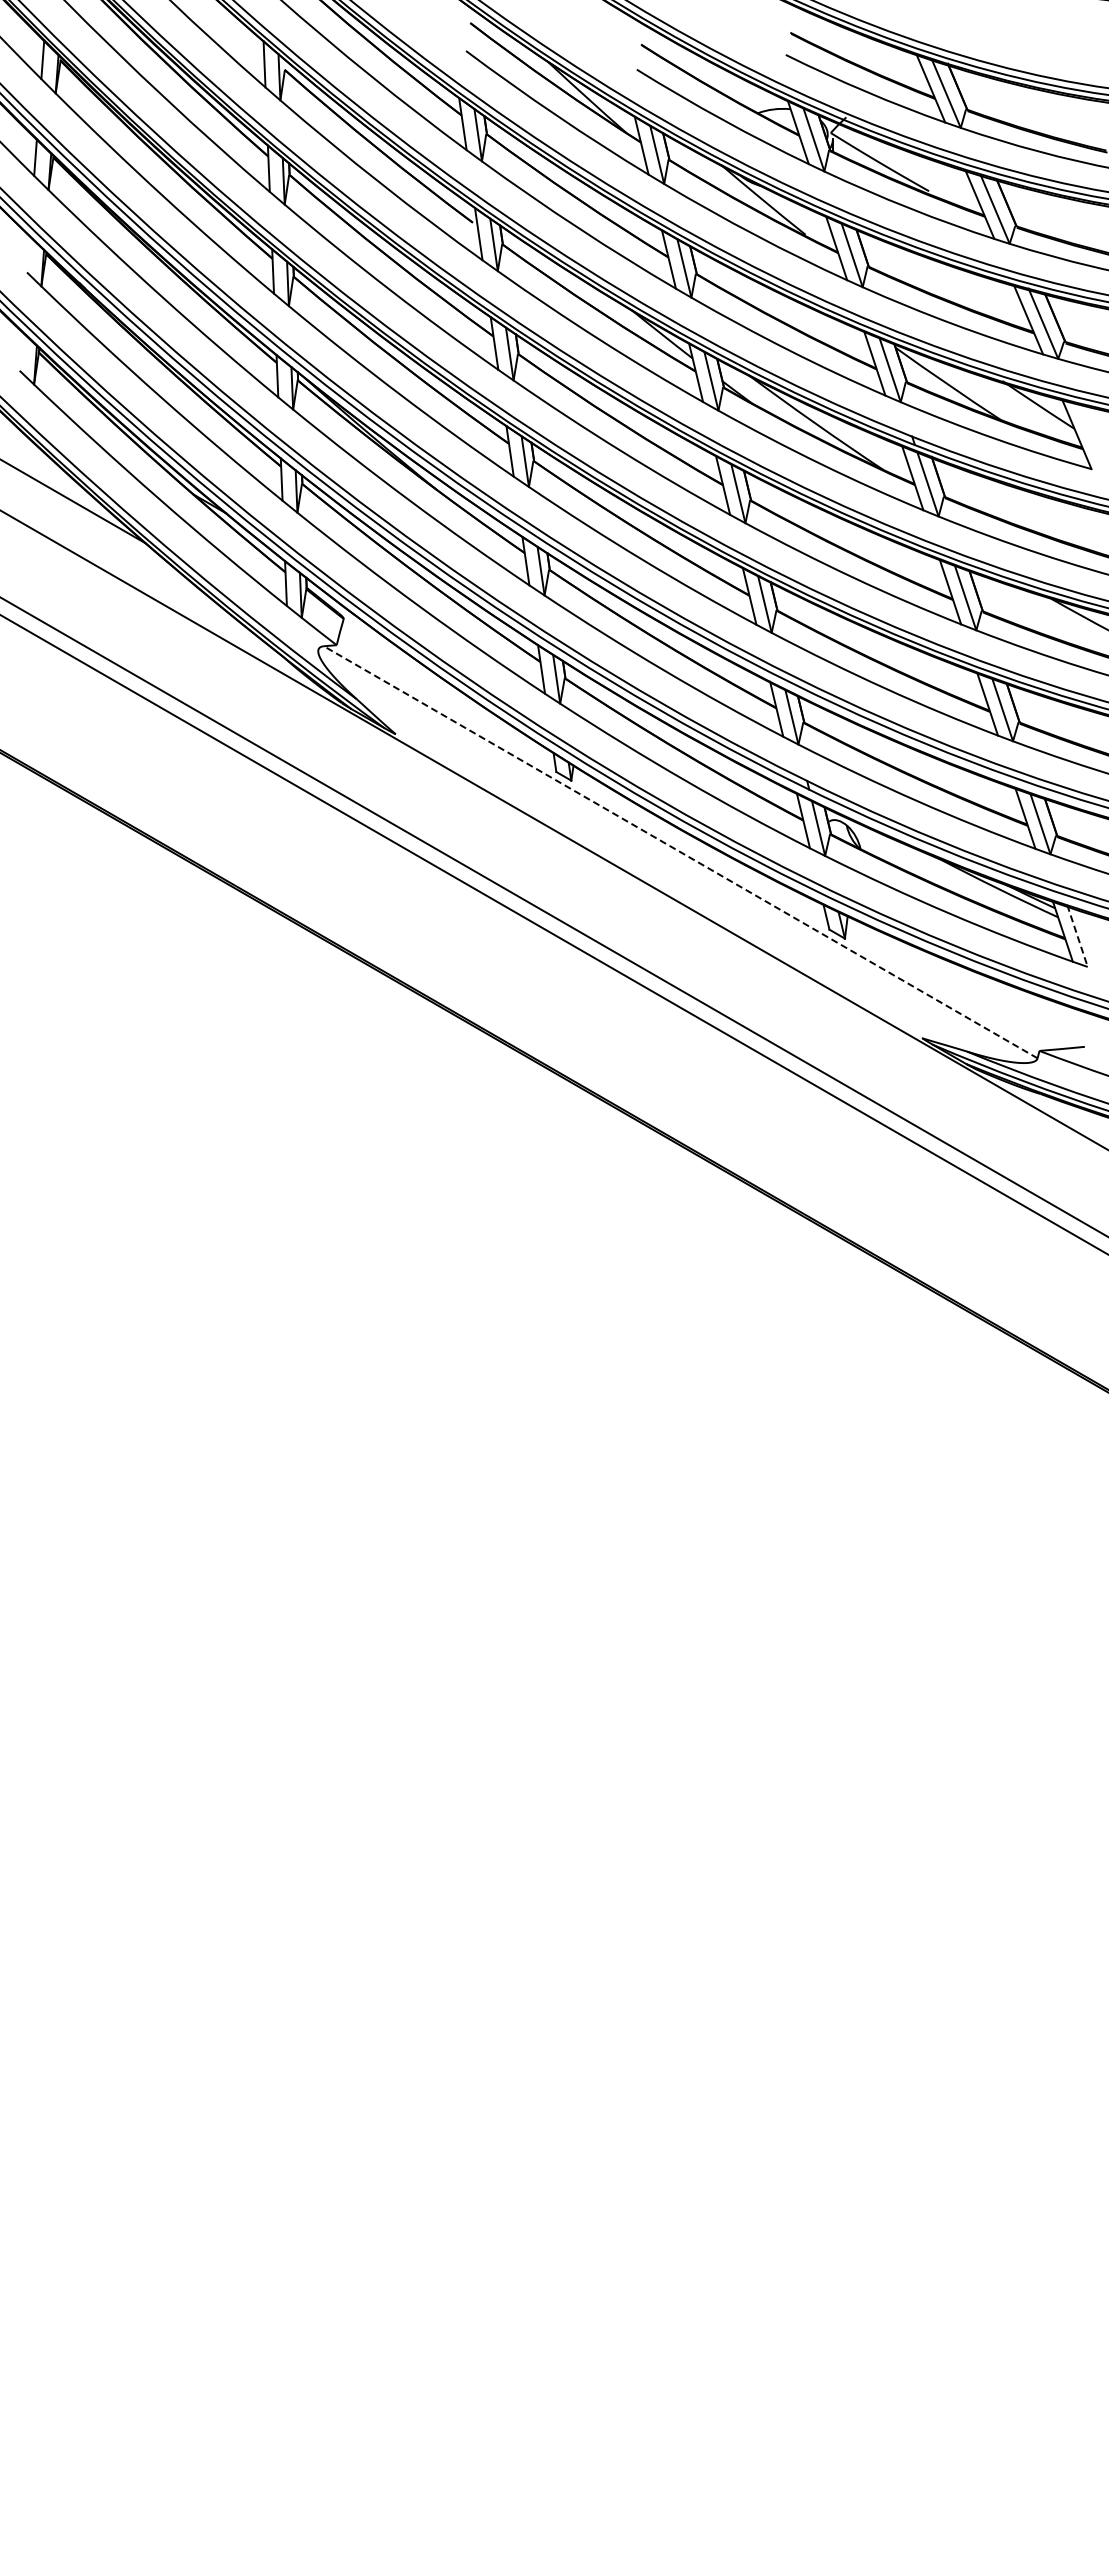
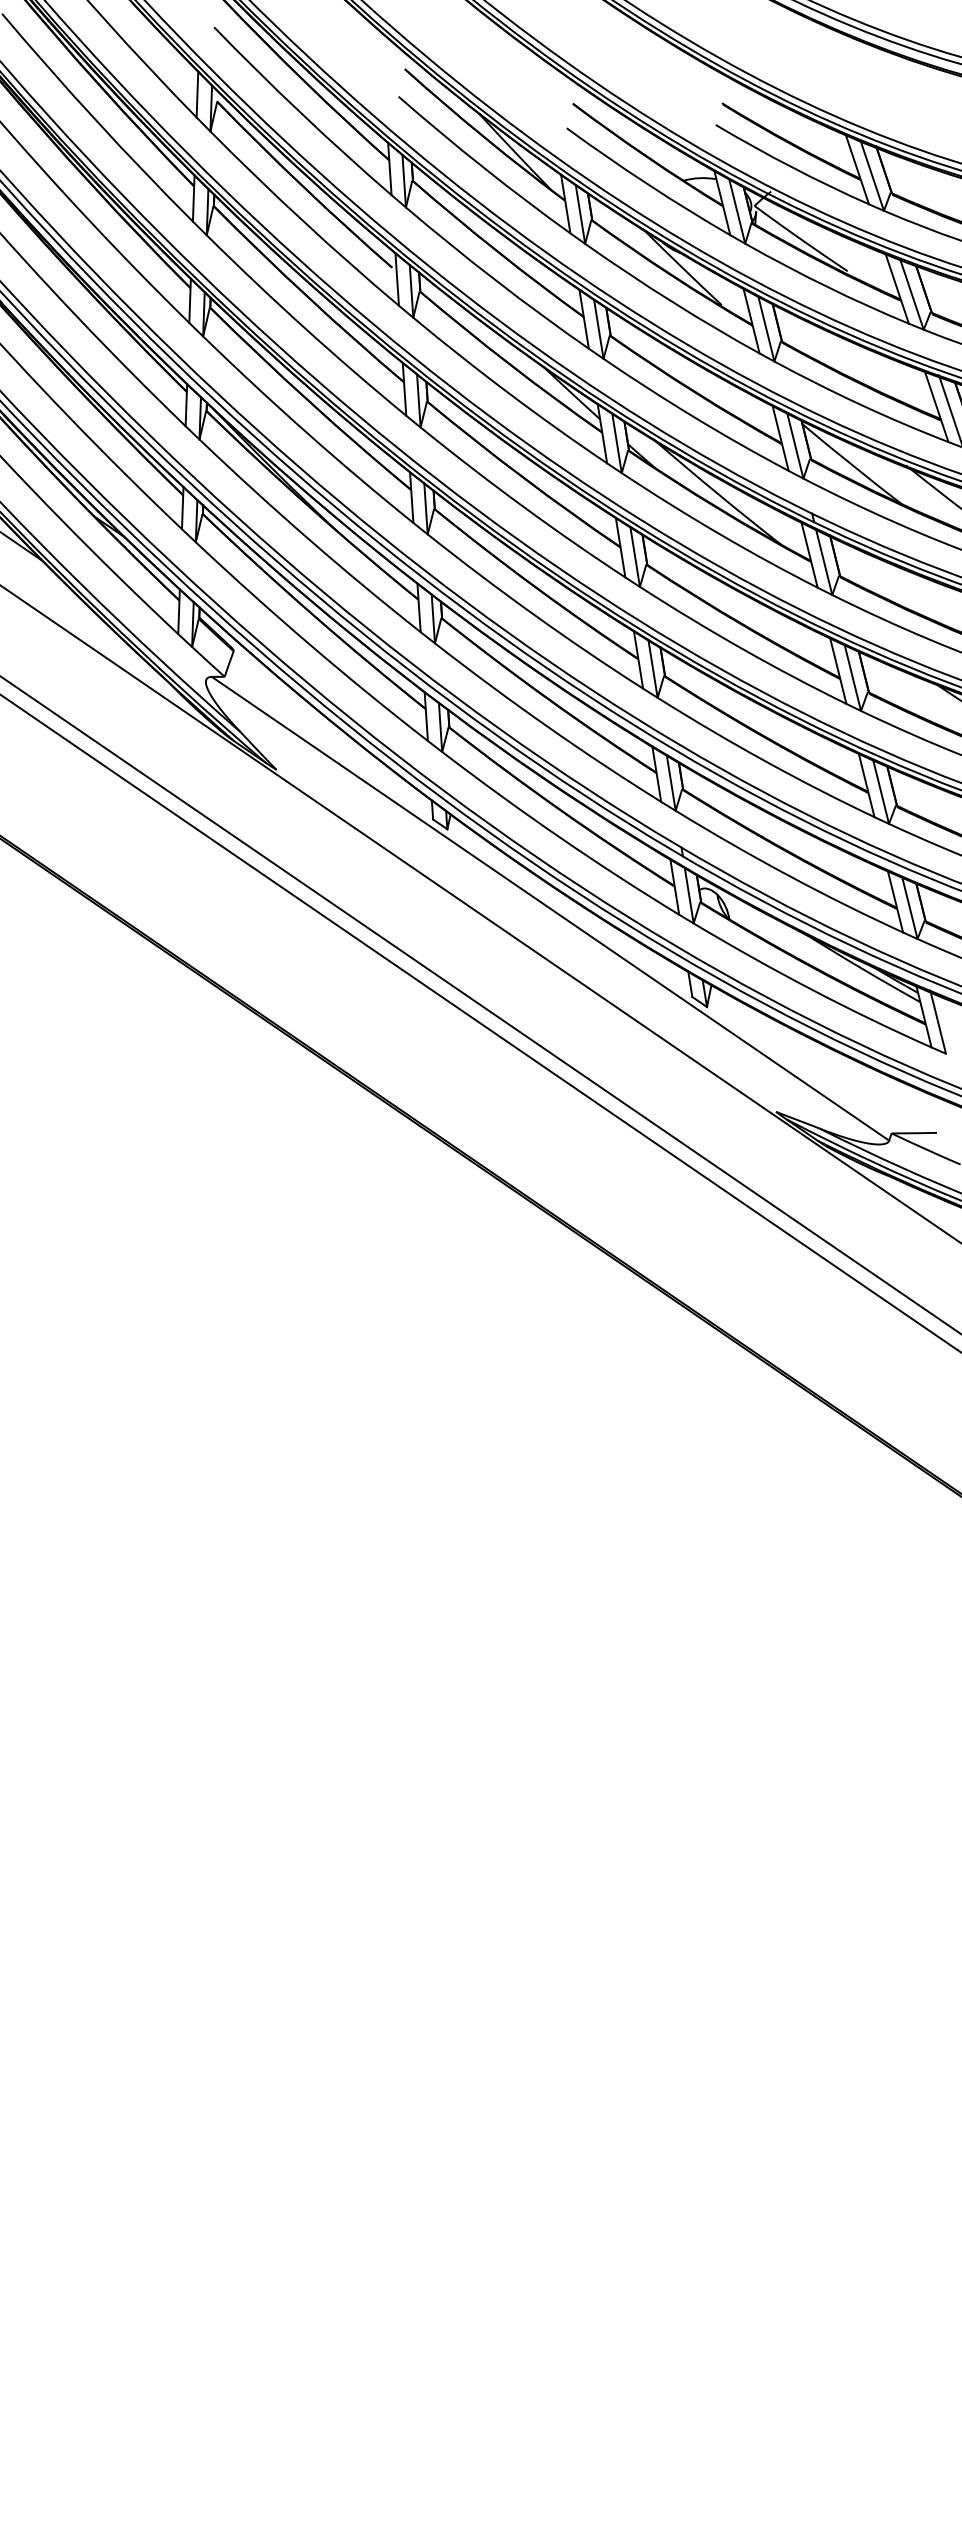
line: (680, 852) -> (550, 908), dashed -> solid
line: (1077, 935) -> (938, 1021), dashed -> solid

